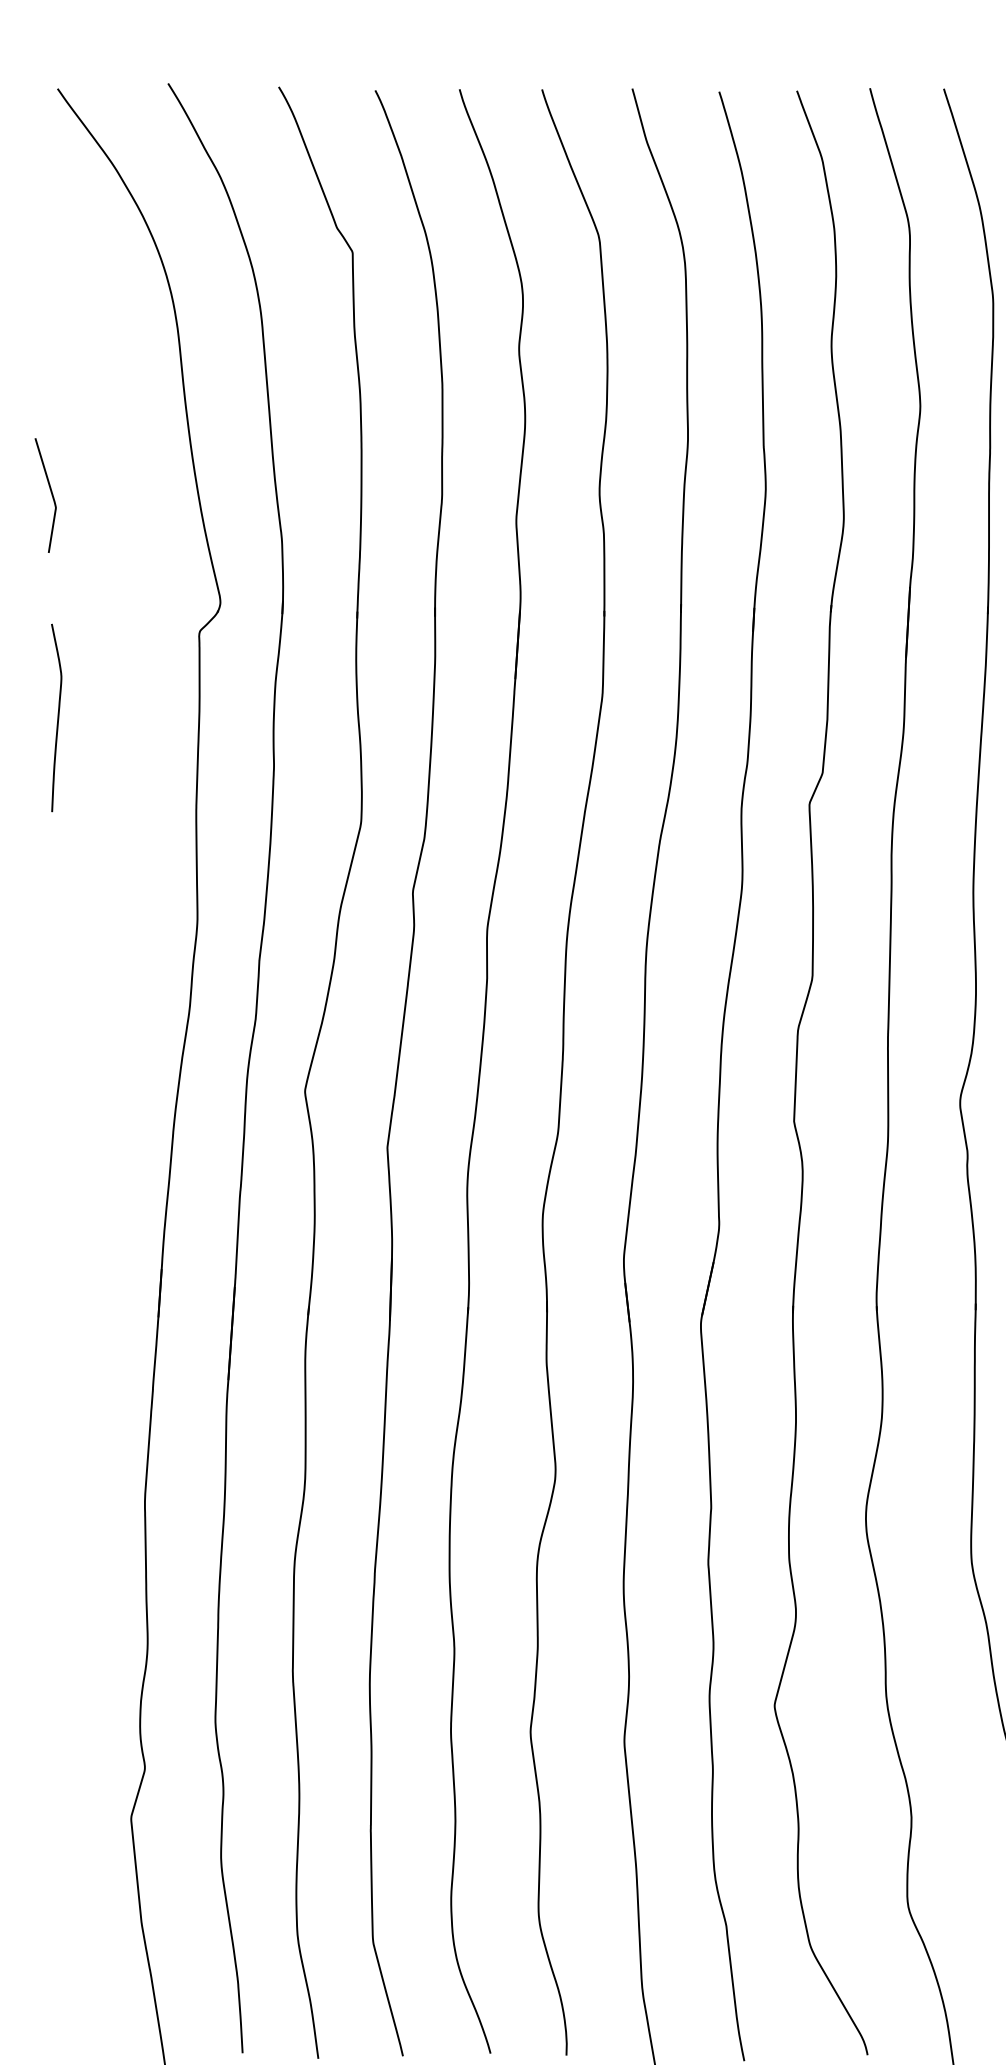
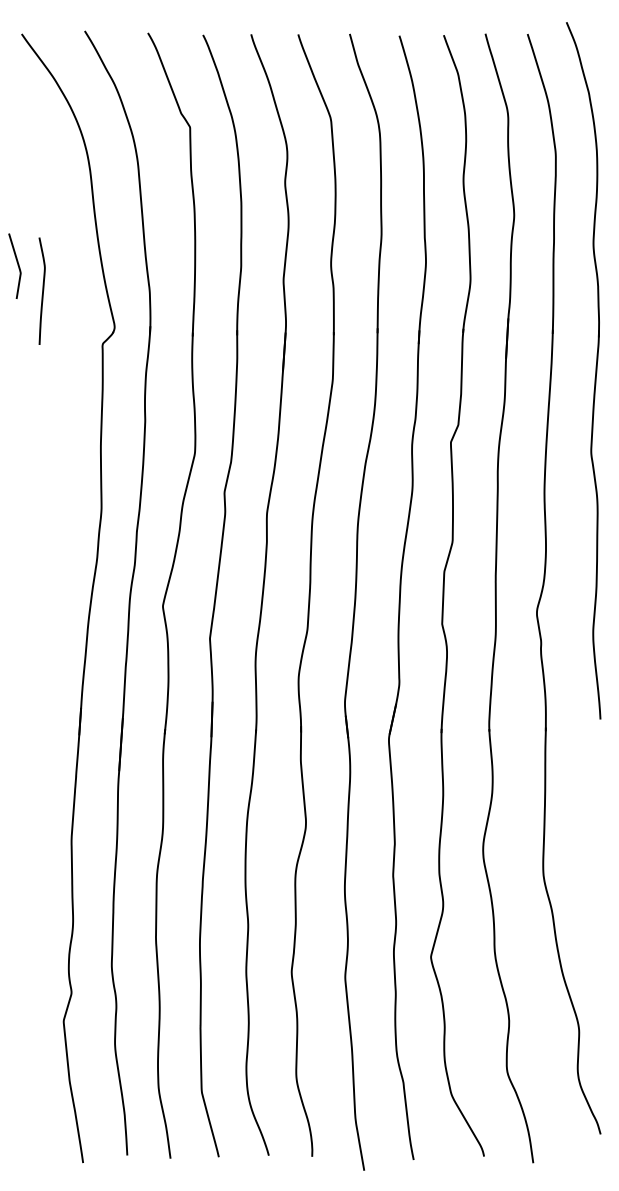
curve: (57, 716) -> (42, 290), moved

